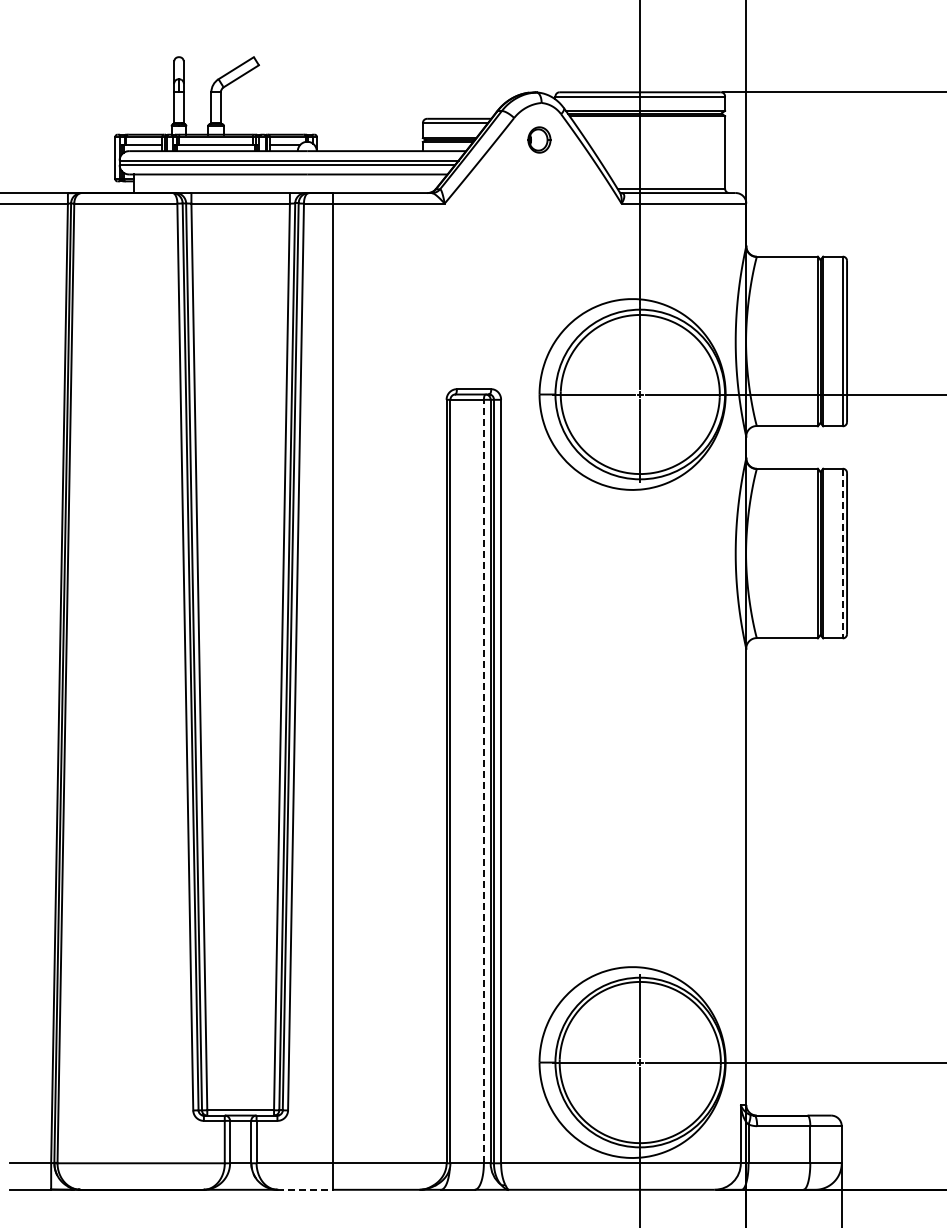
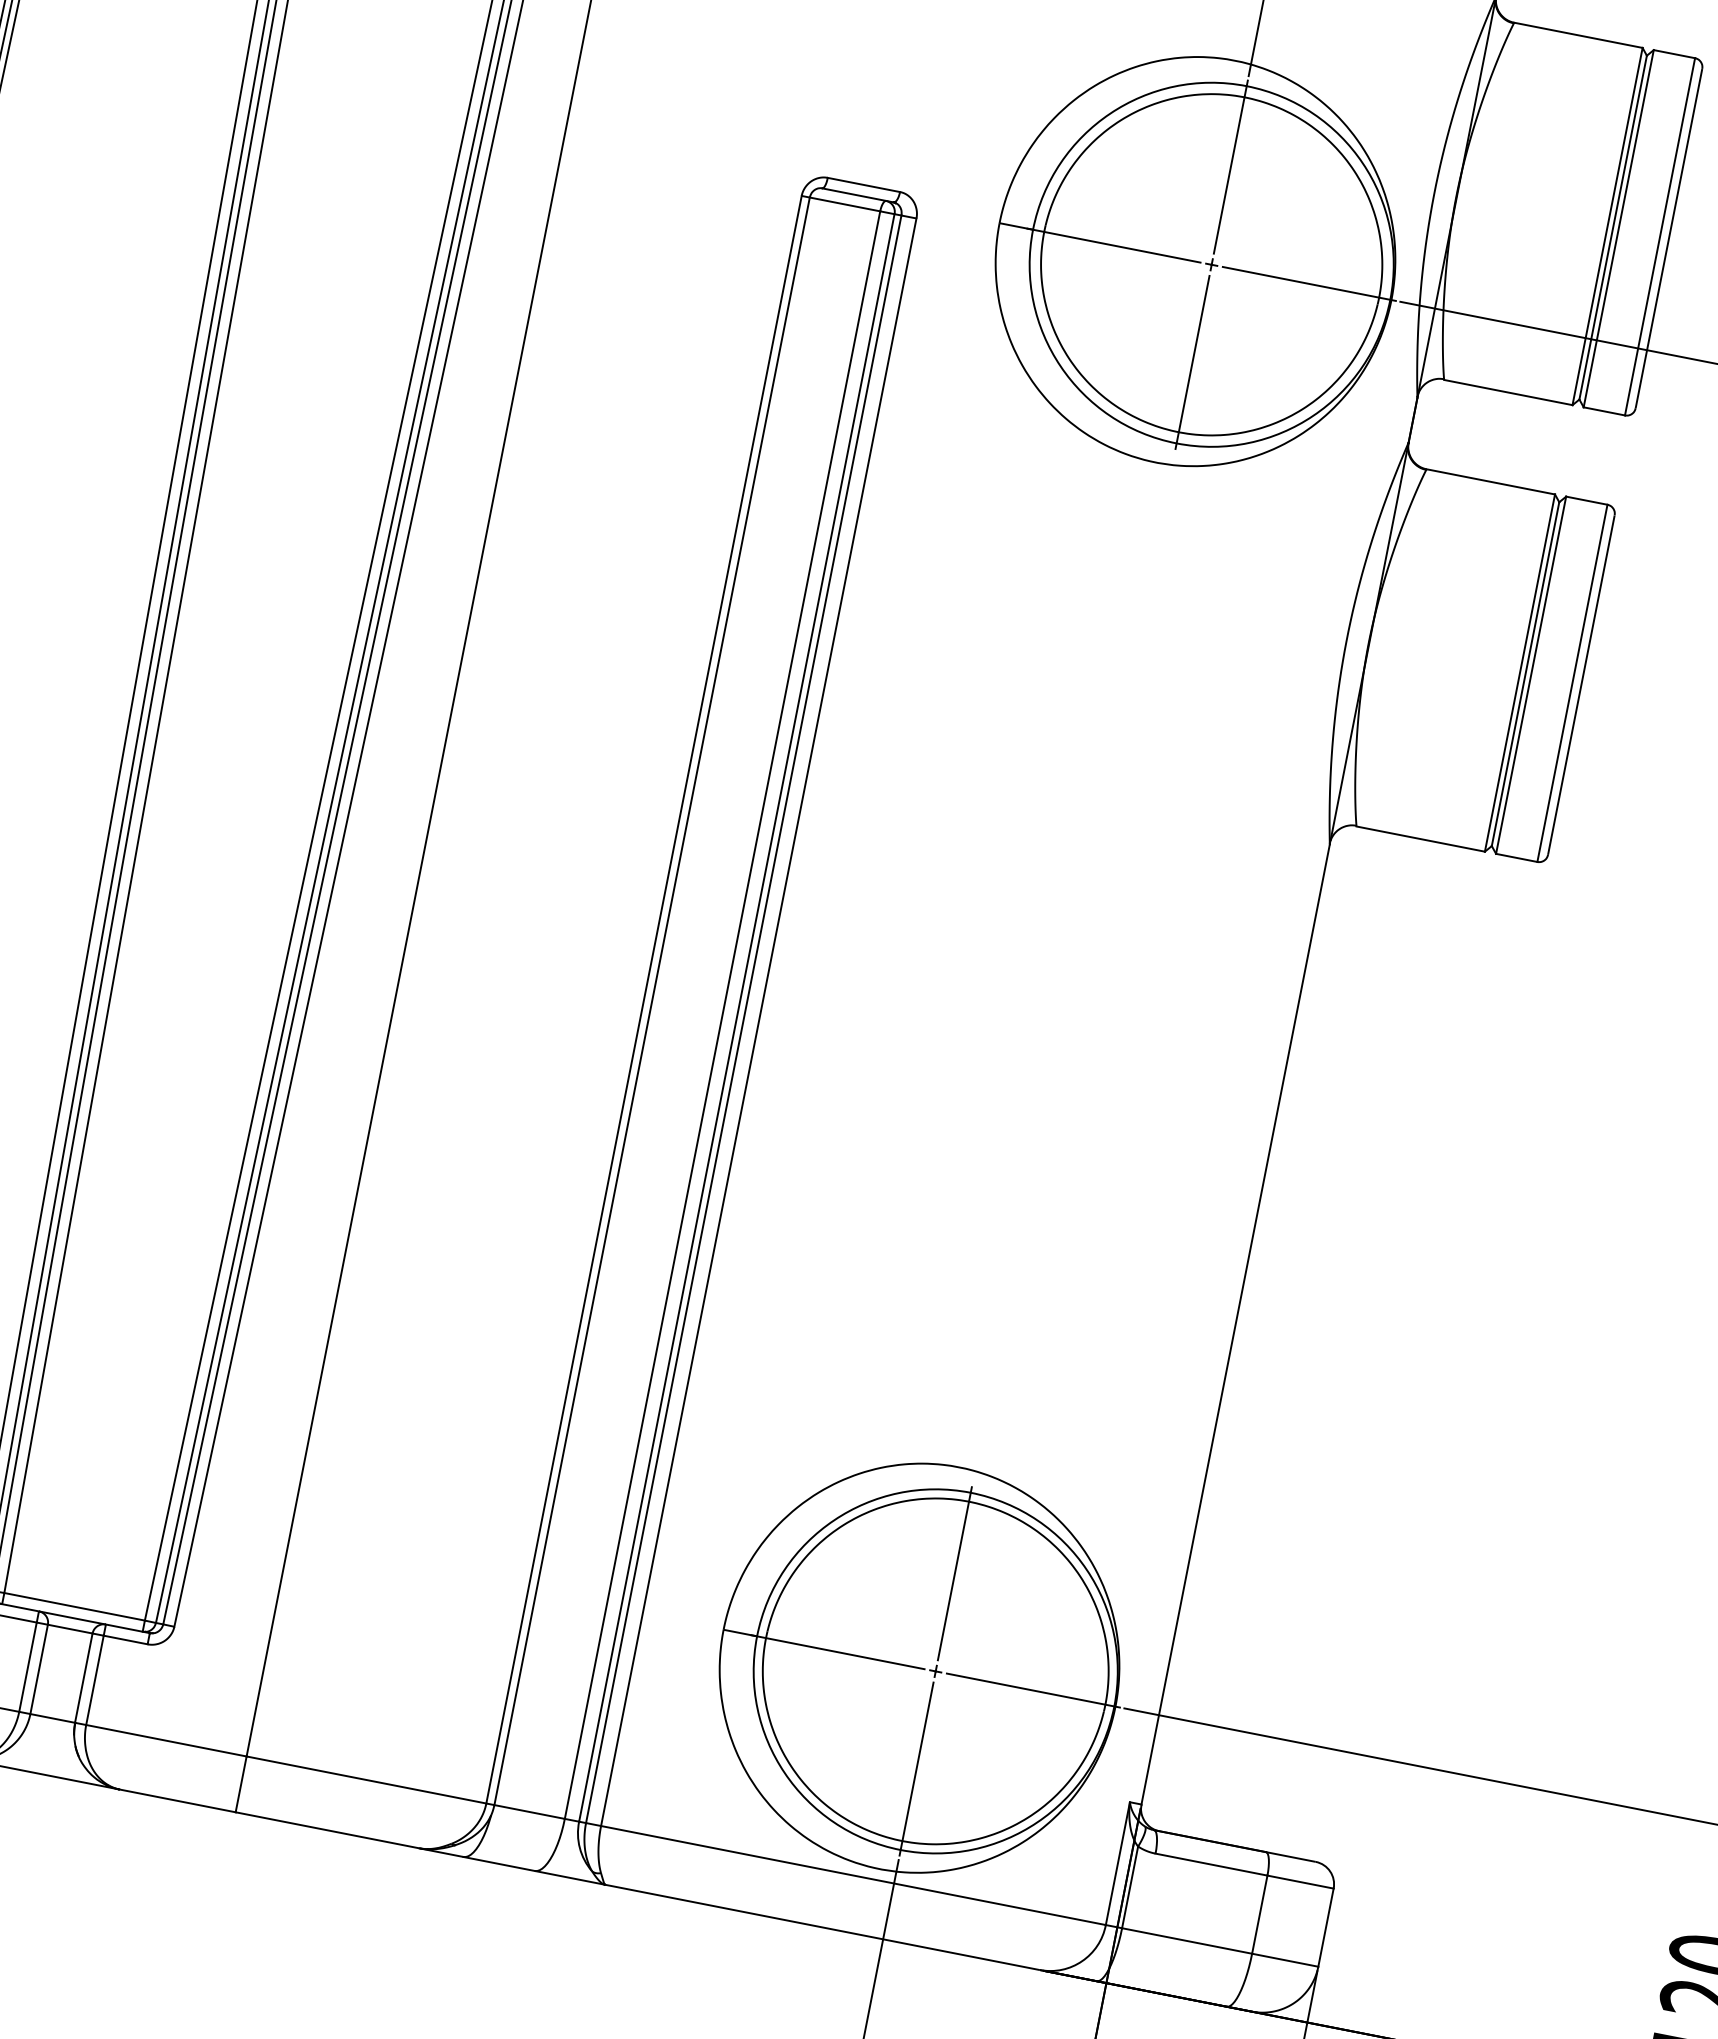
line: (842, 553) -> (1571, 683), dashed -> solid
line: (483, 781) -> (721, 1014), dashed -> solid
line: (305, 1189) -> (178, 1800), dashed -> solid

